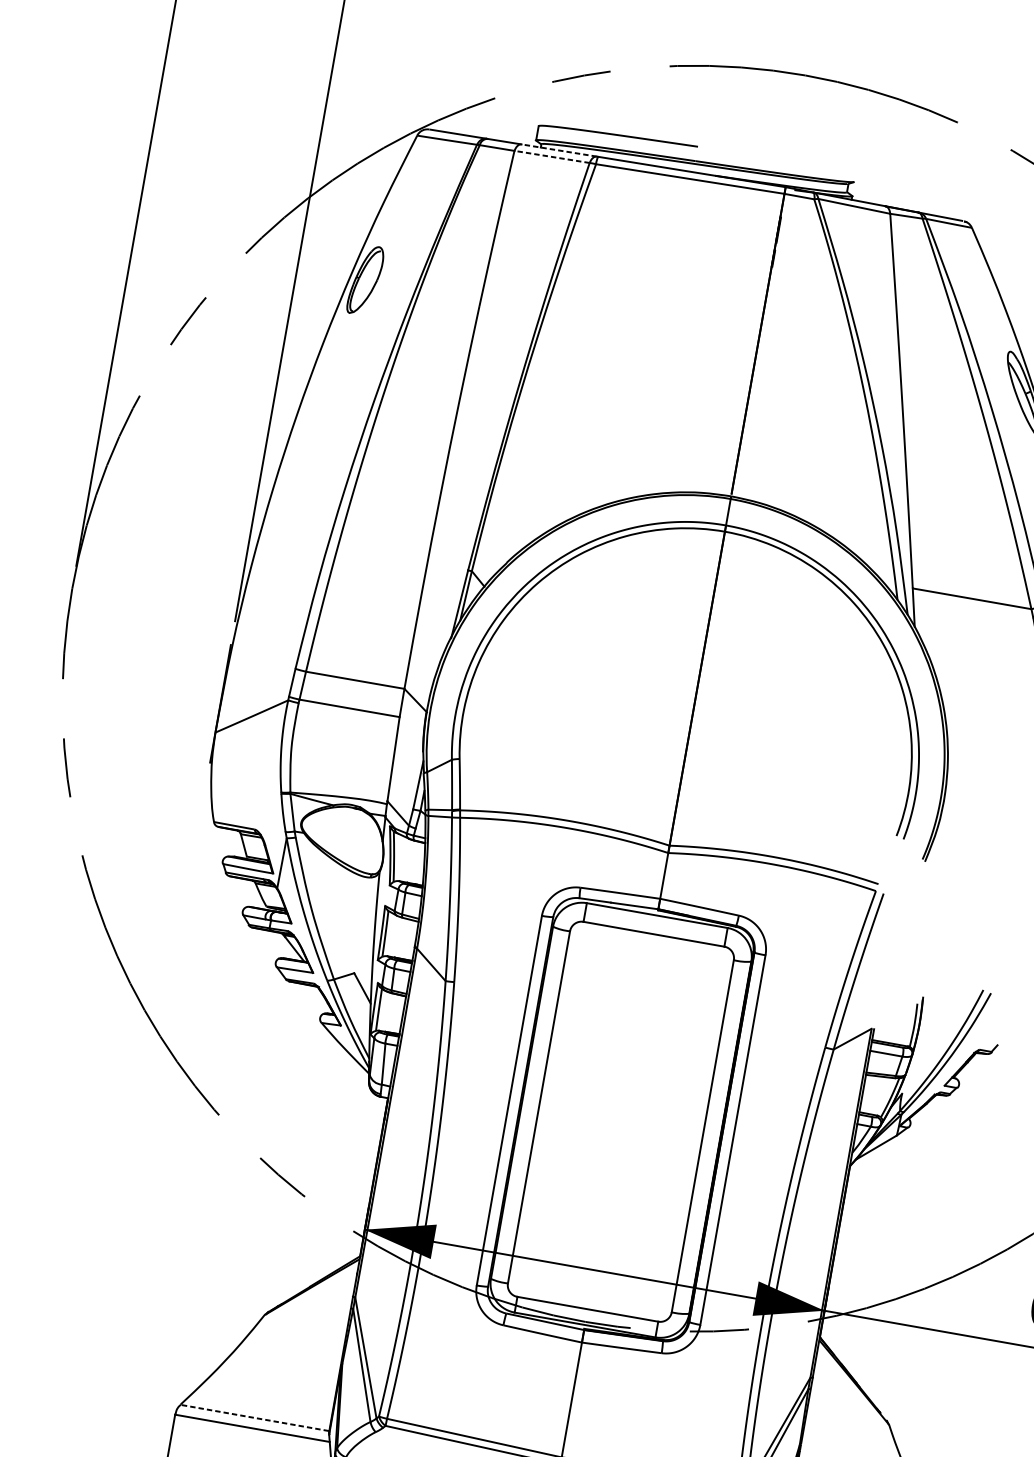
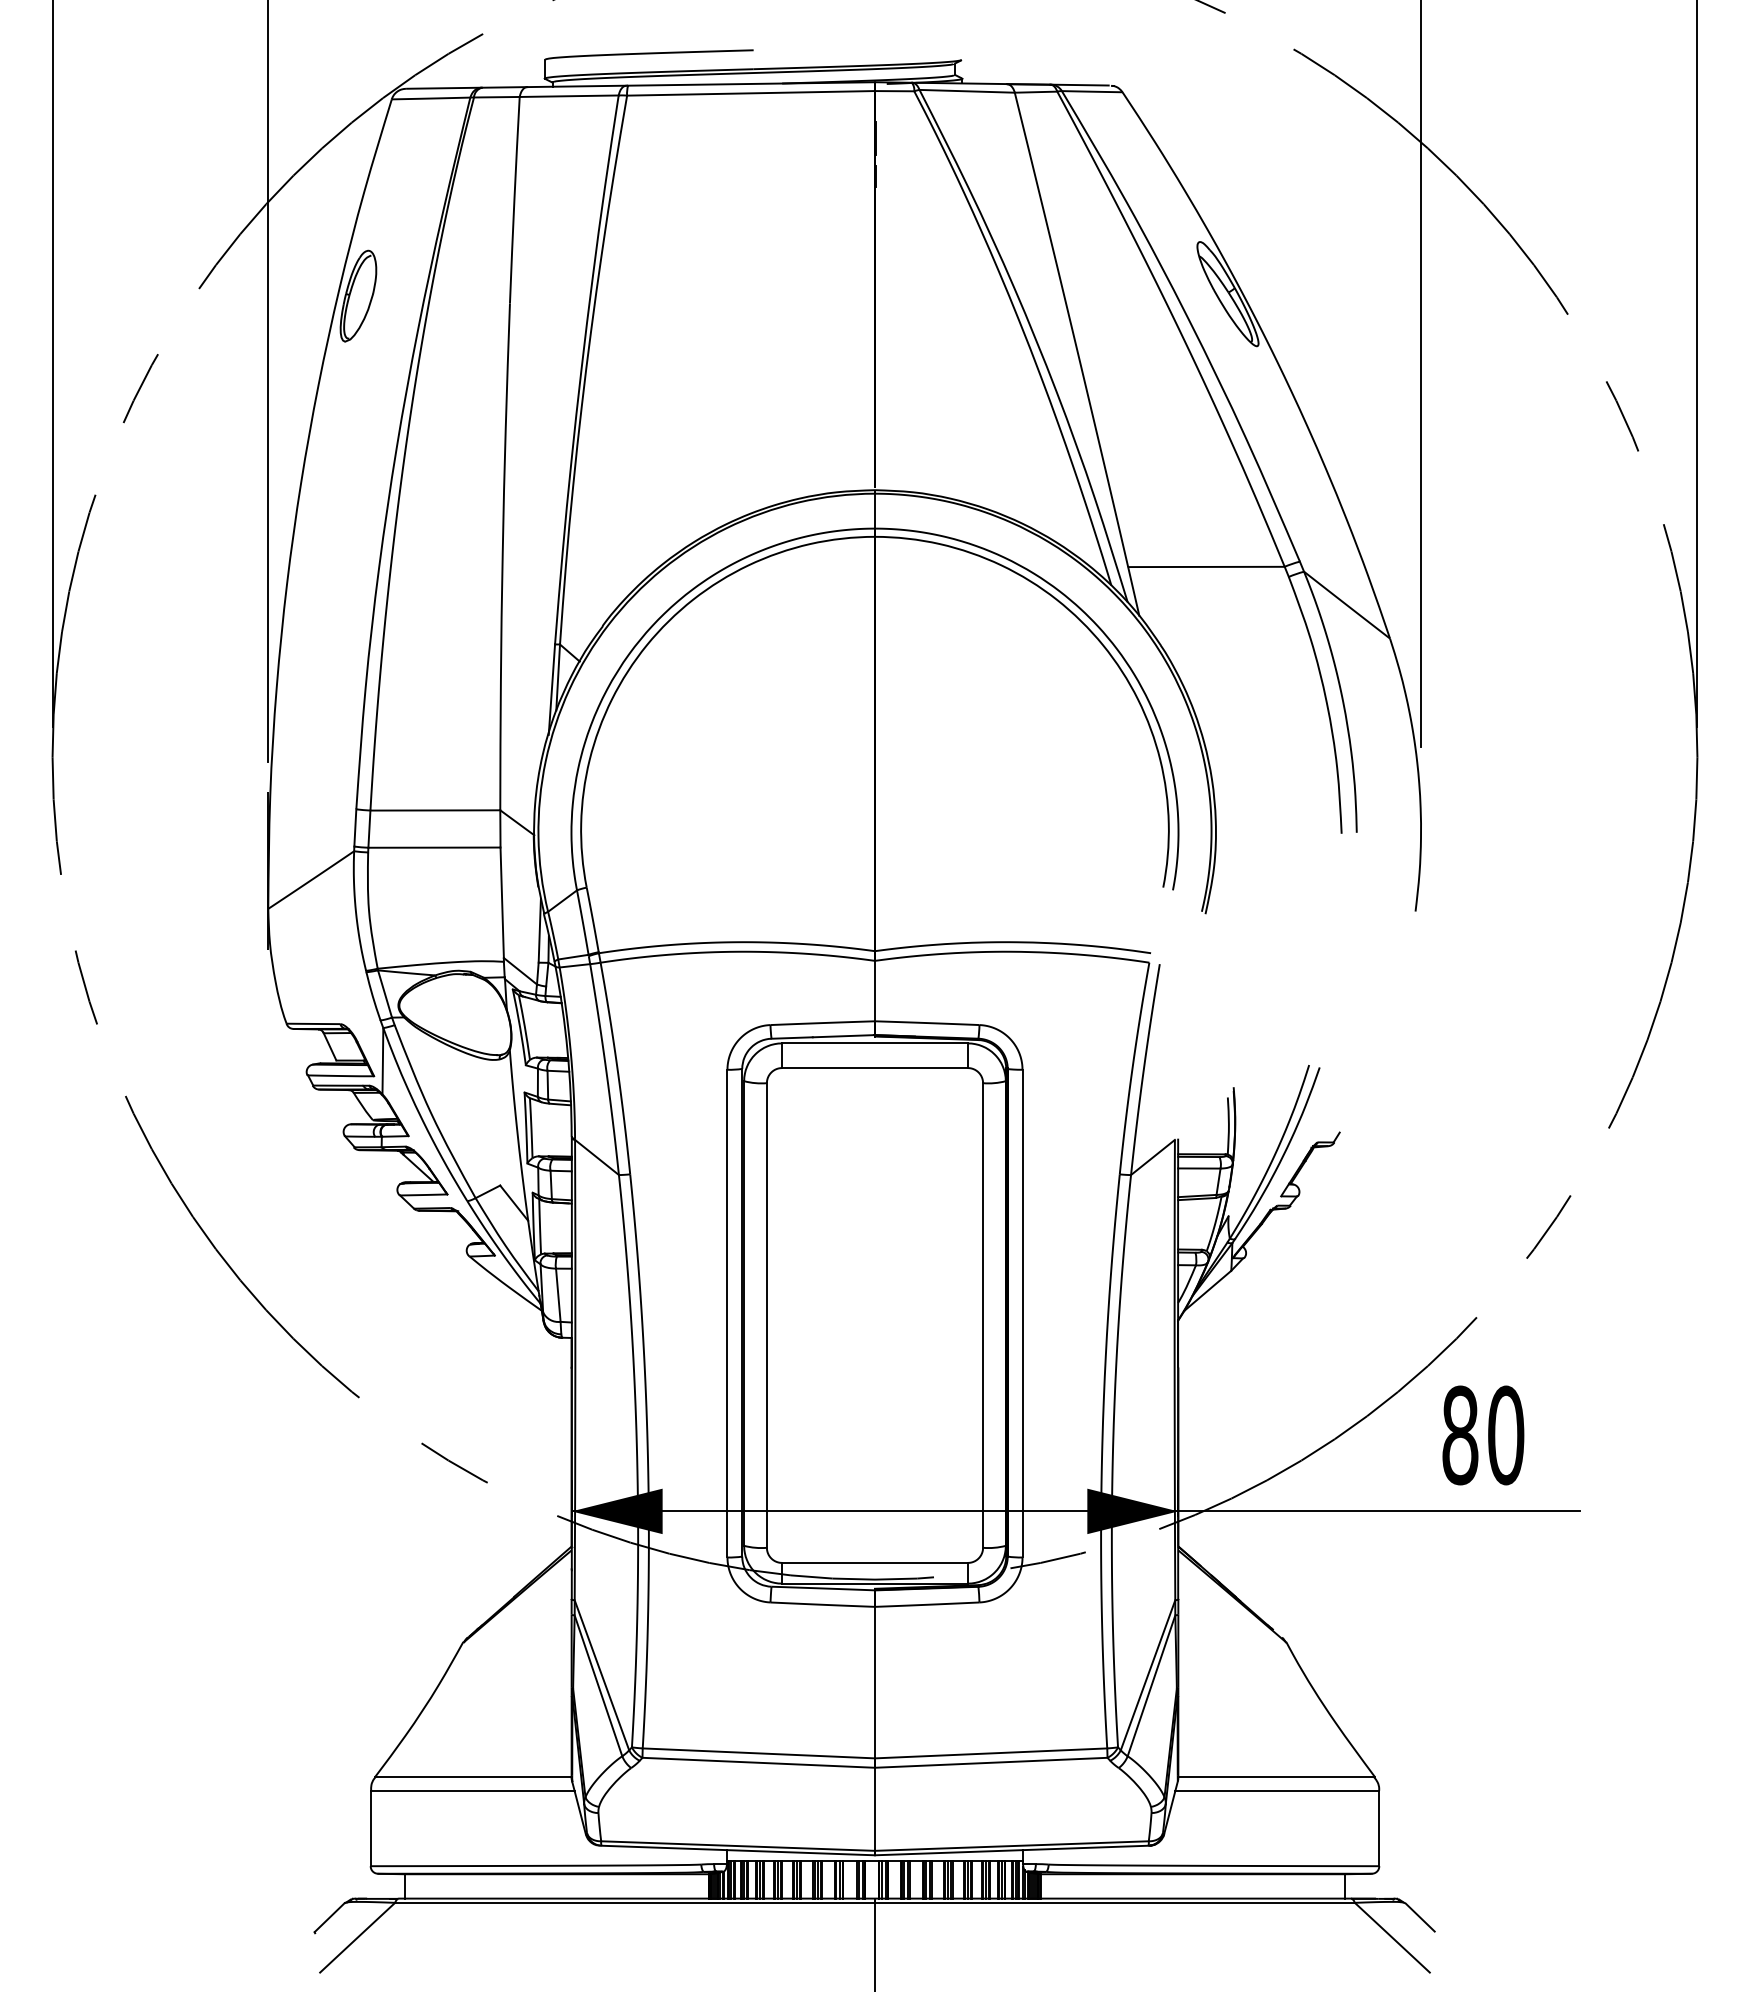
line: (558, 150) -> (576, 86), dashed -> solid
line: (551, 157) -> (568, 96), dashed -> solid
line: (254, 1418) -> (473, 1777), dashed -> solid

